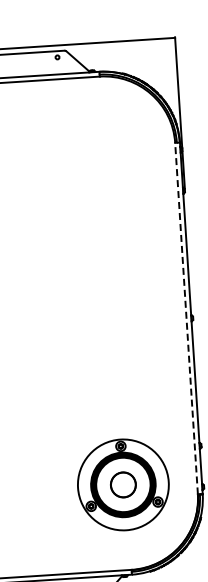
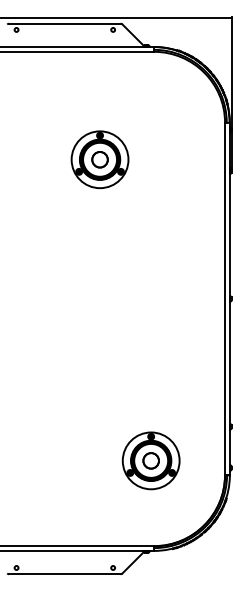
part: (52, 187) -> (99, 159), added
line: (186, 318) -> (225, 298), dashed -> solid
part: (122, 484) -> (150, 460), size x0.62

